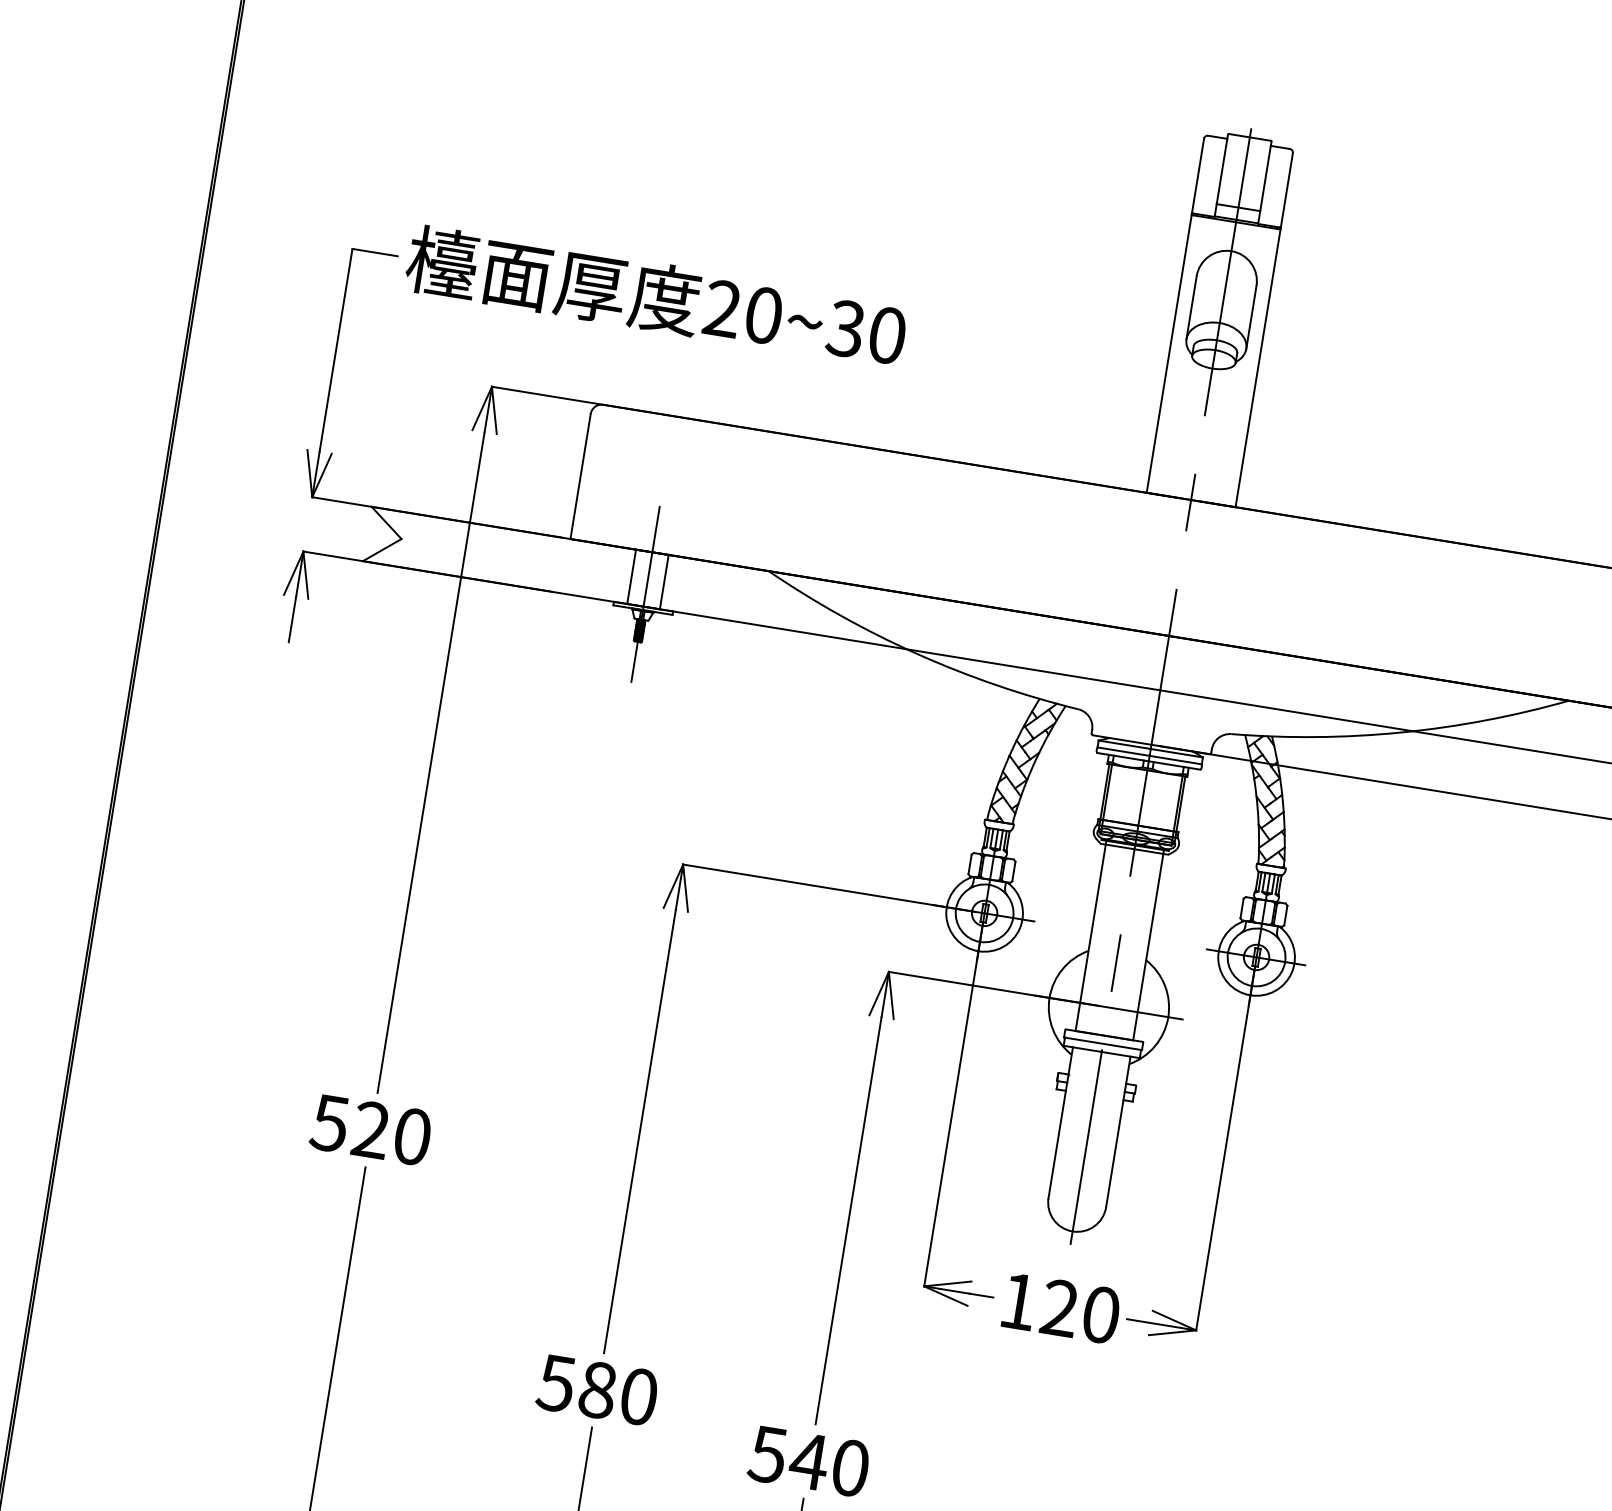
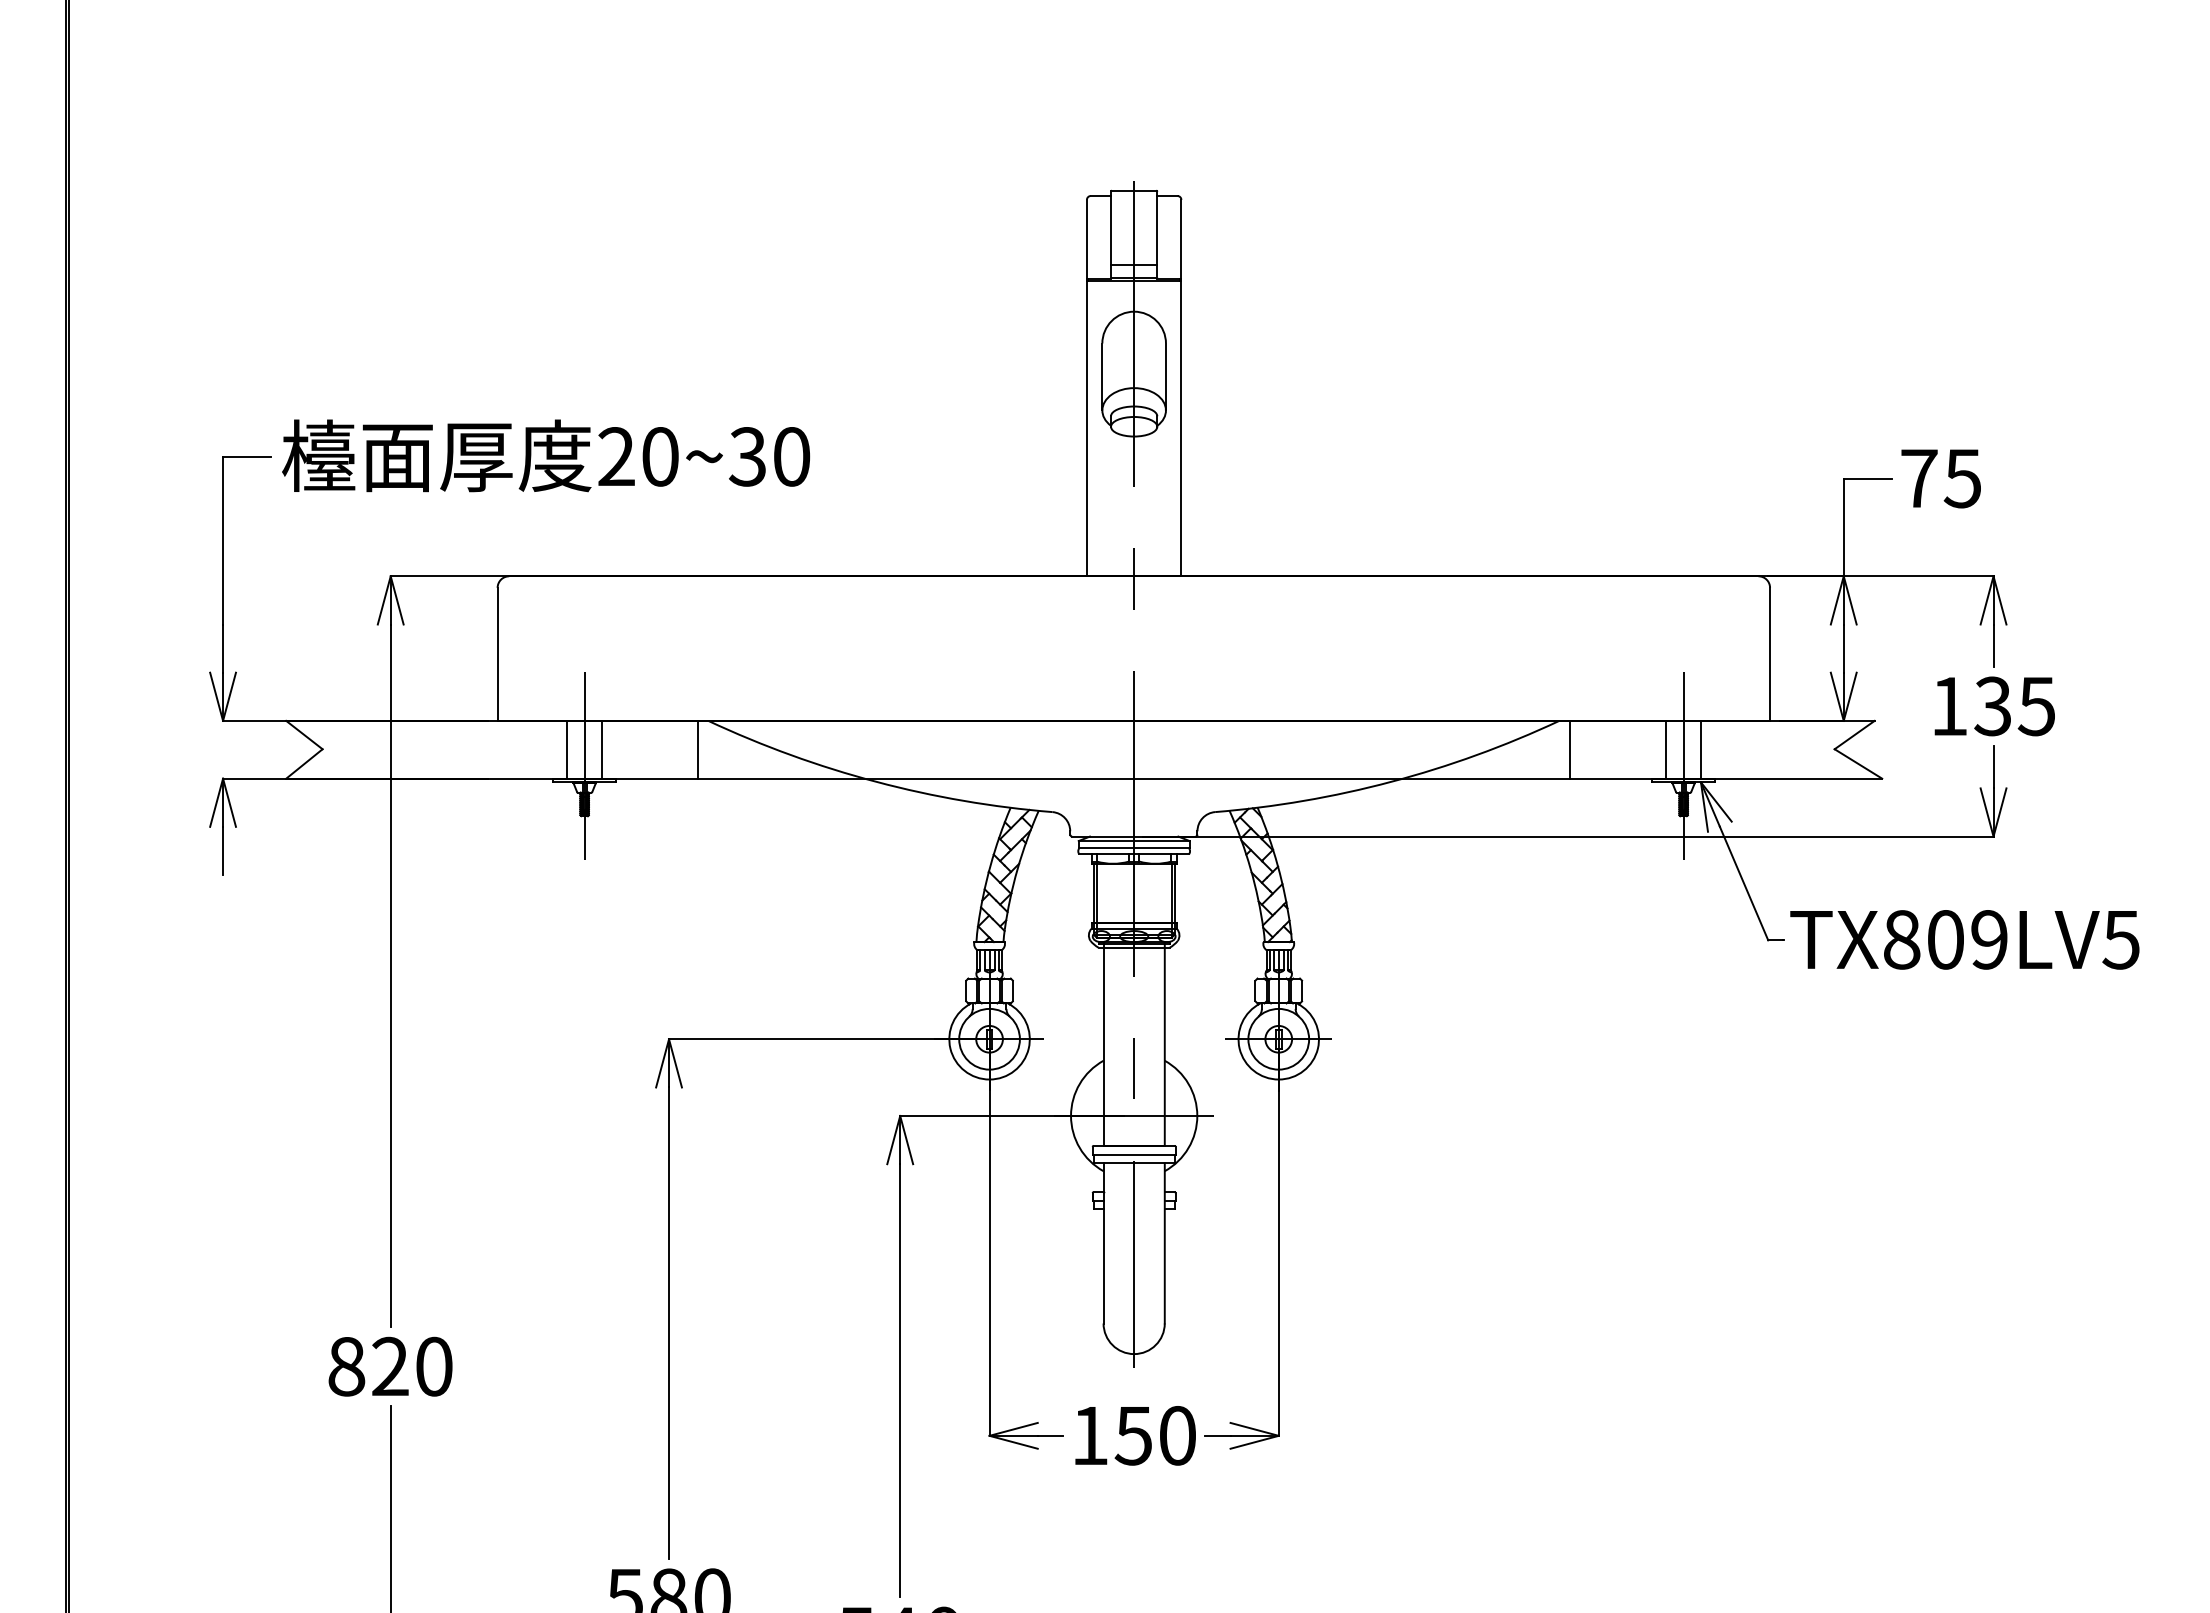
line: (755, 596) -> (698, 749), added
line: (1574, 729) -> (1569, 749), added
text: (330, 1123) -> (346, 1366), 520 -> 820
text: (1059, 1307) -> (1133, 1435), 120 -> 150

